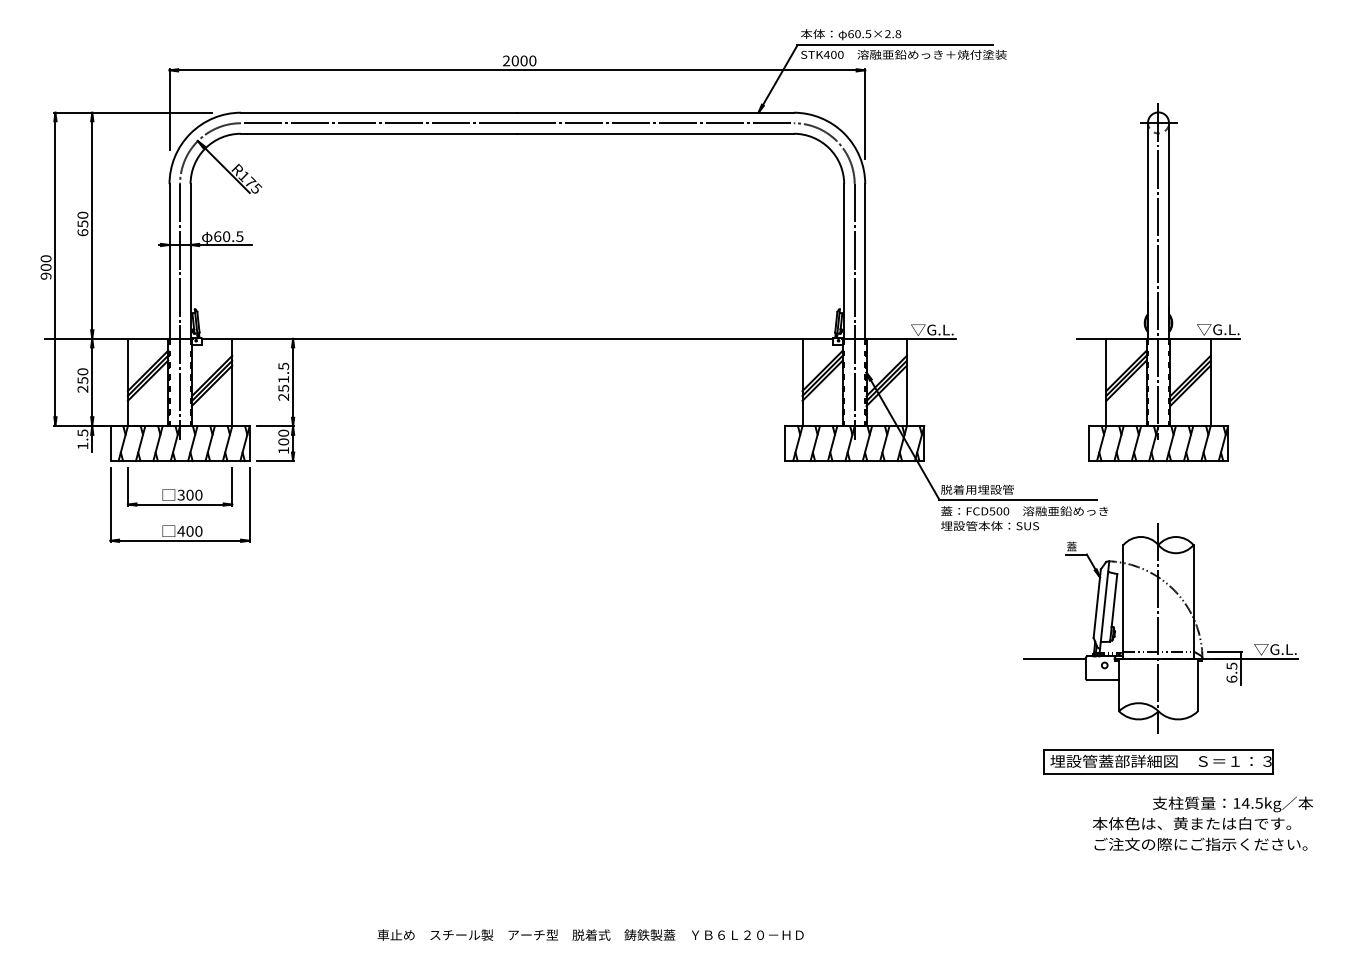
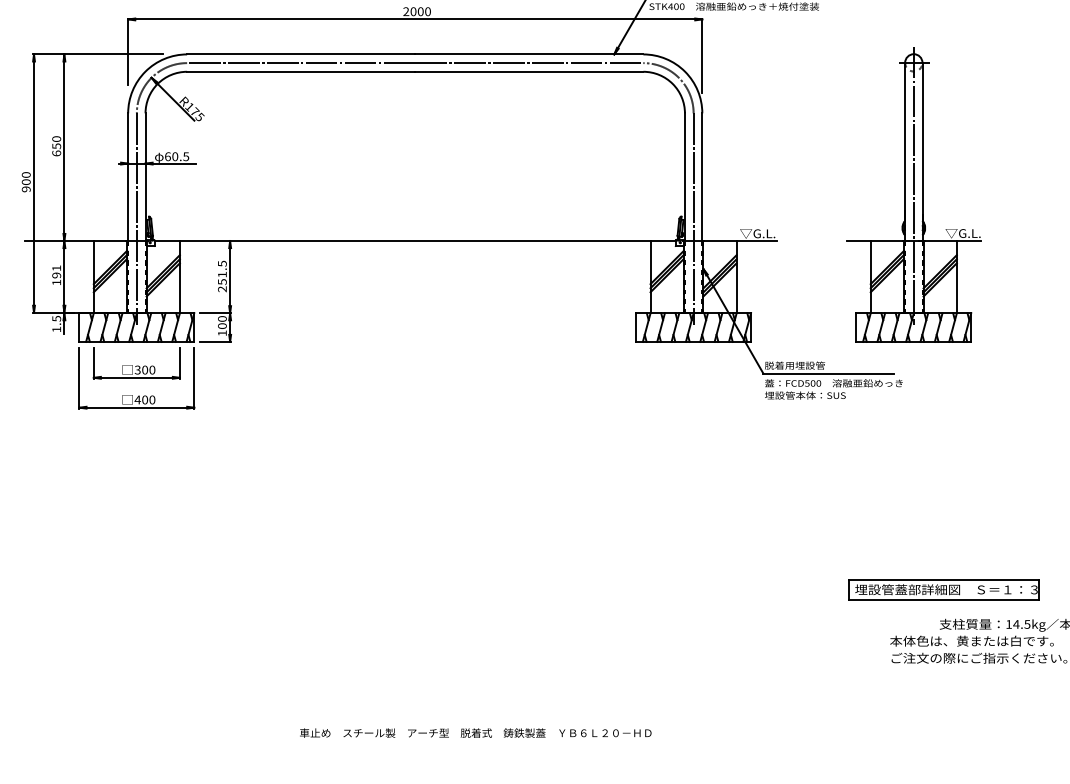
part: (1158, 282) -> (913, 194), moved
text: (82, 380) -> (56, 275), 250 -> 191
part: (1160, 628) -> (946, 480), removed

